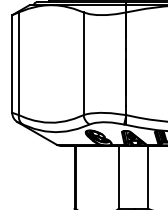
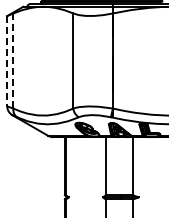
line: (12, 64) -> (7, 61), solid -> dashed
line: (18, 64) -> (13, 61), solid -> dashed

